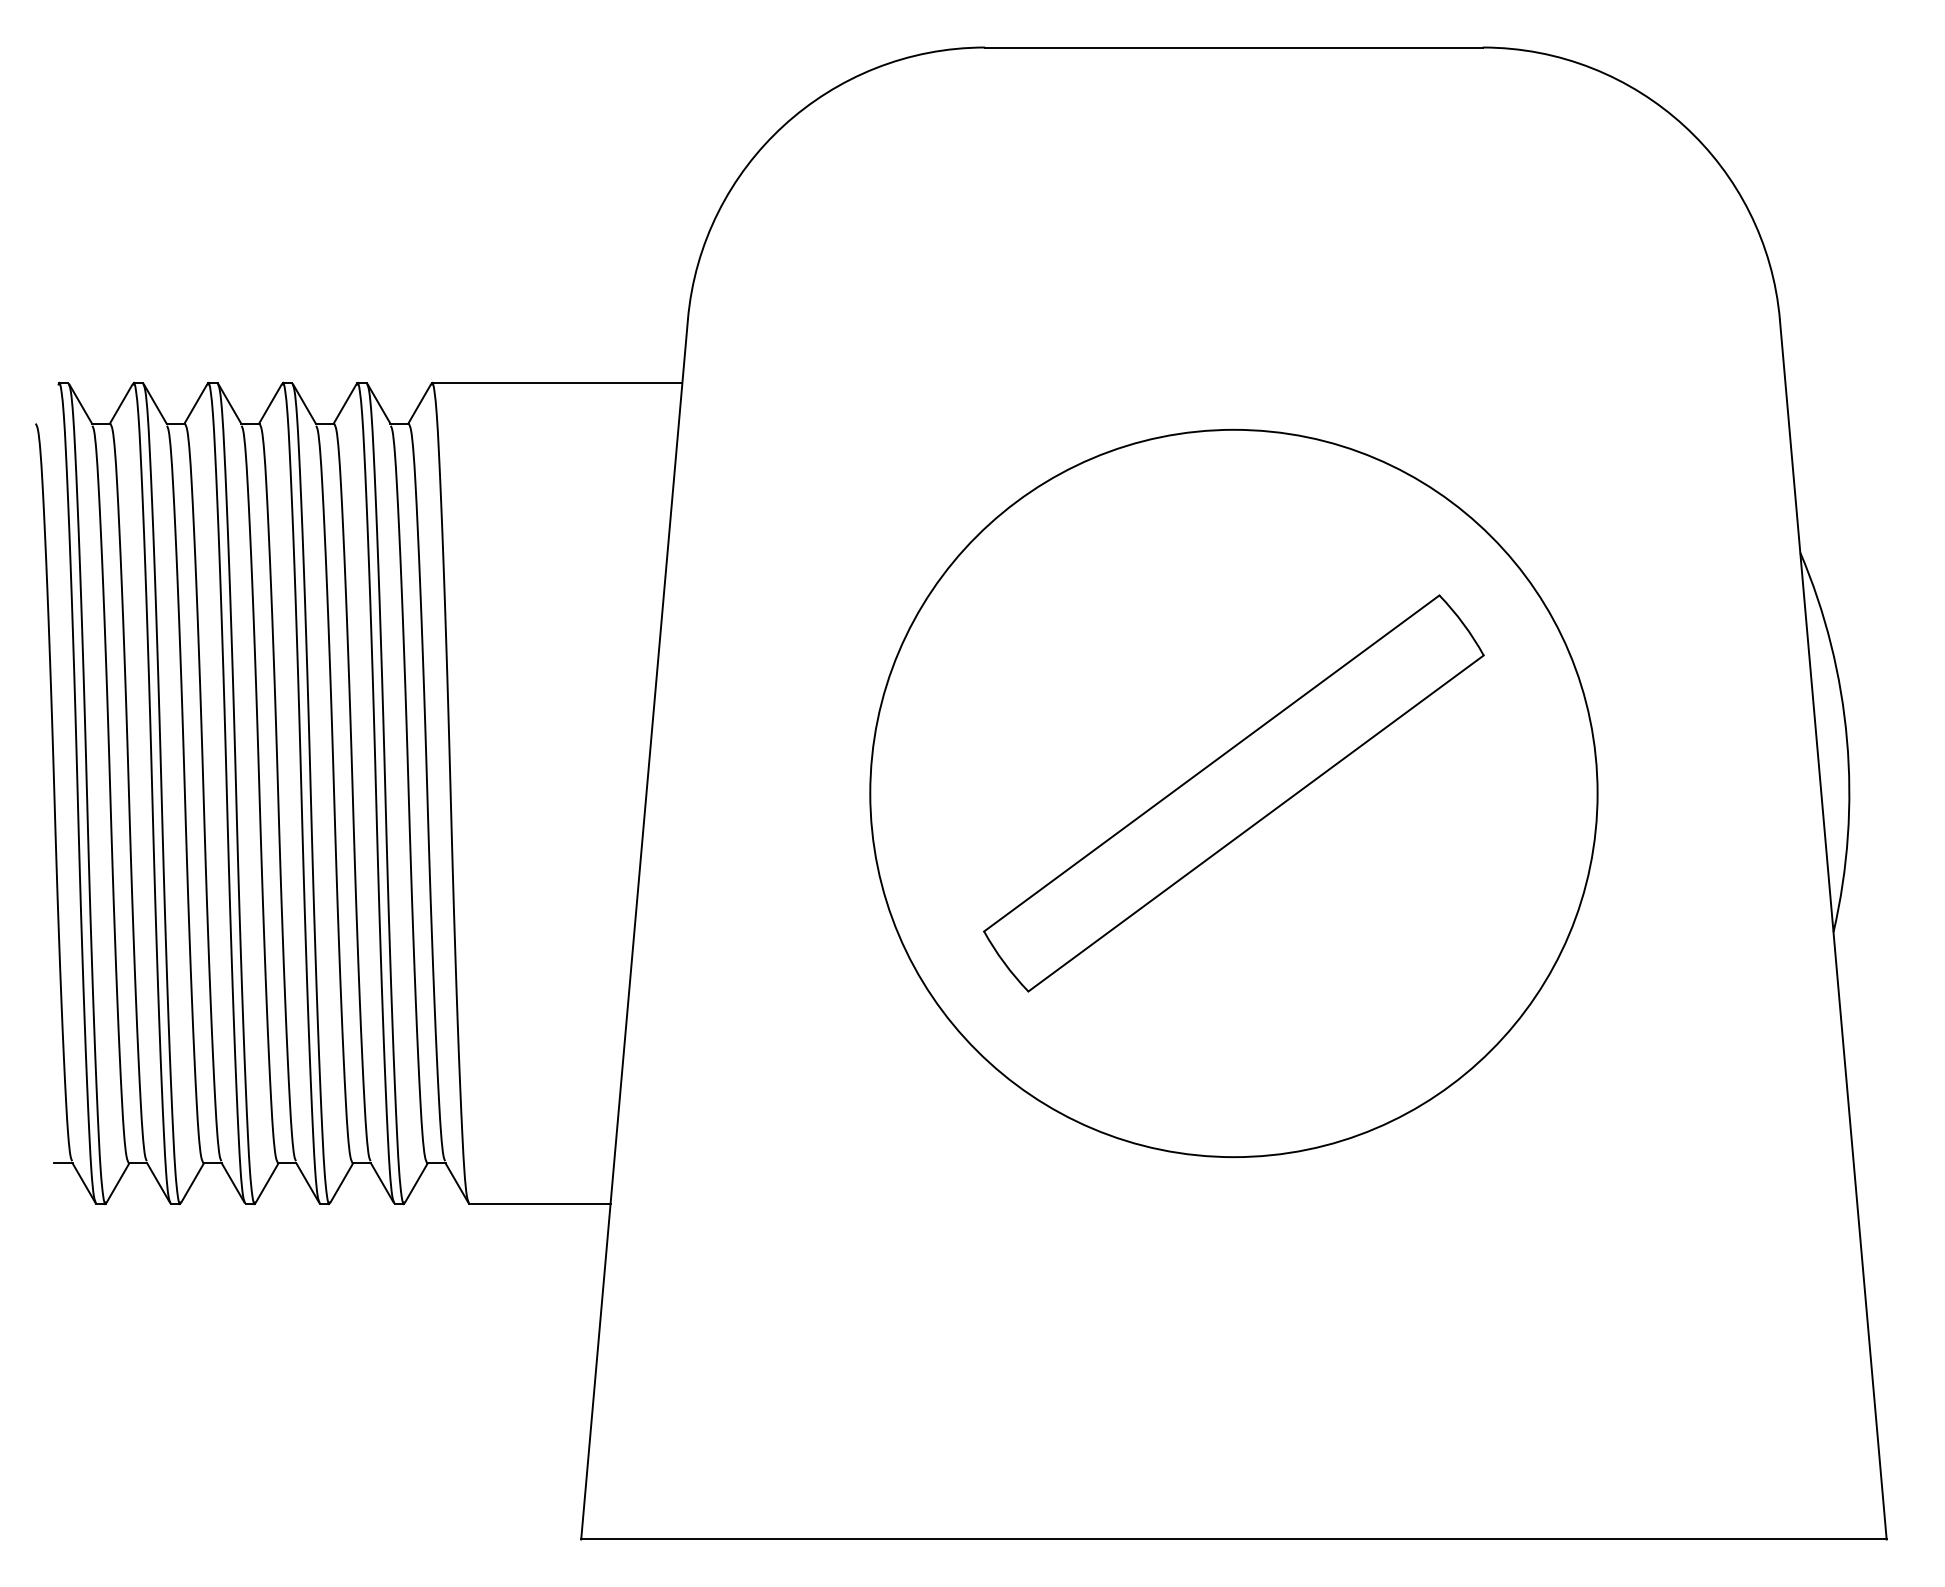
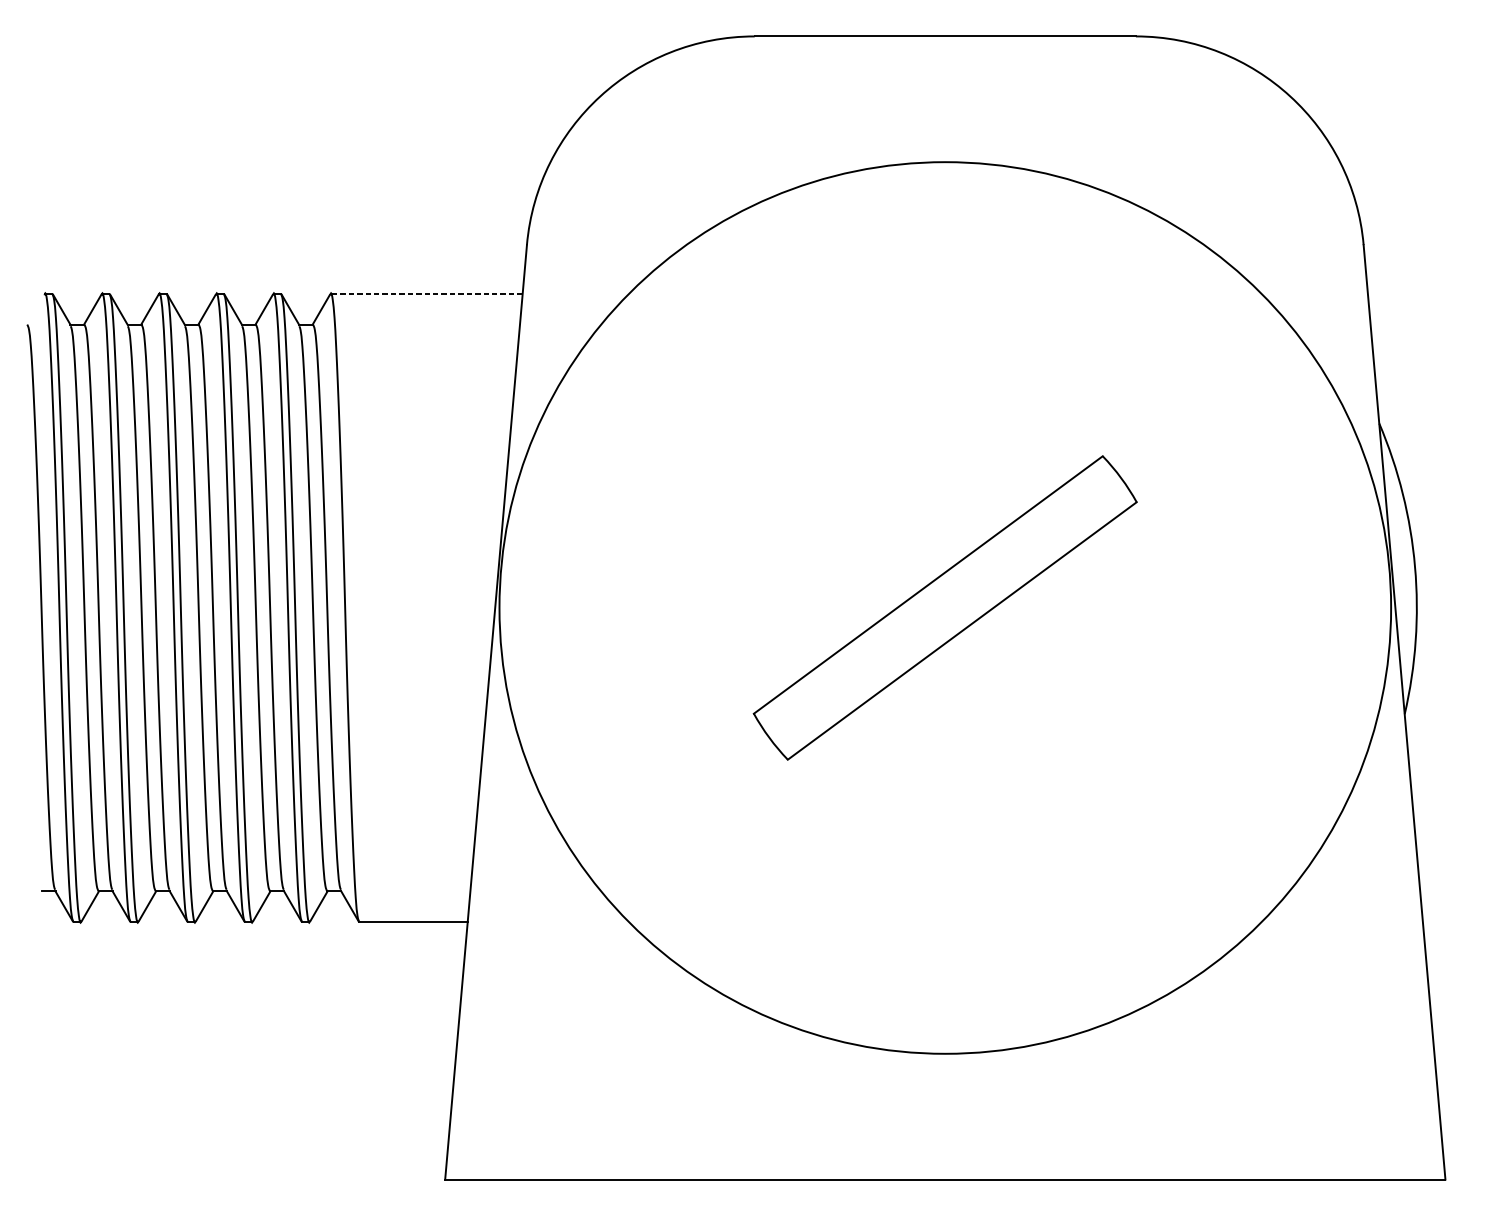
line: (556, 383) -> (426, 293), solid -> dashed
circle: (1233, 793) -> (944, 608), size x1.6

